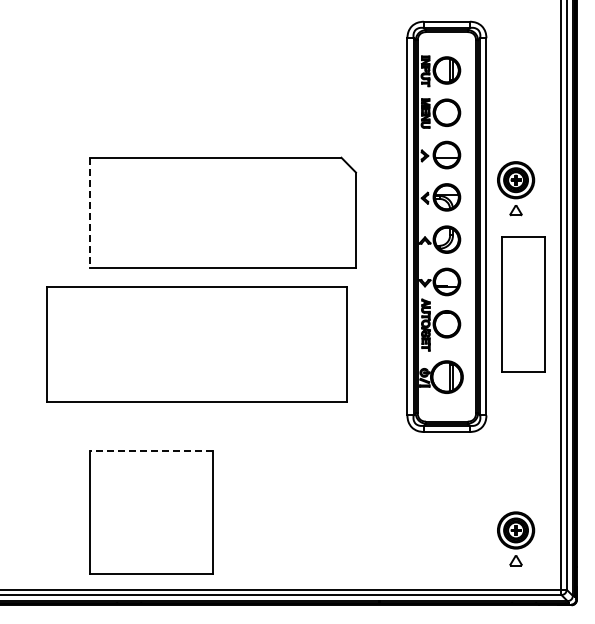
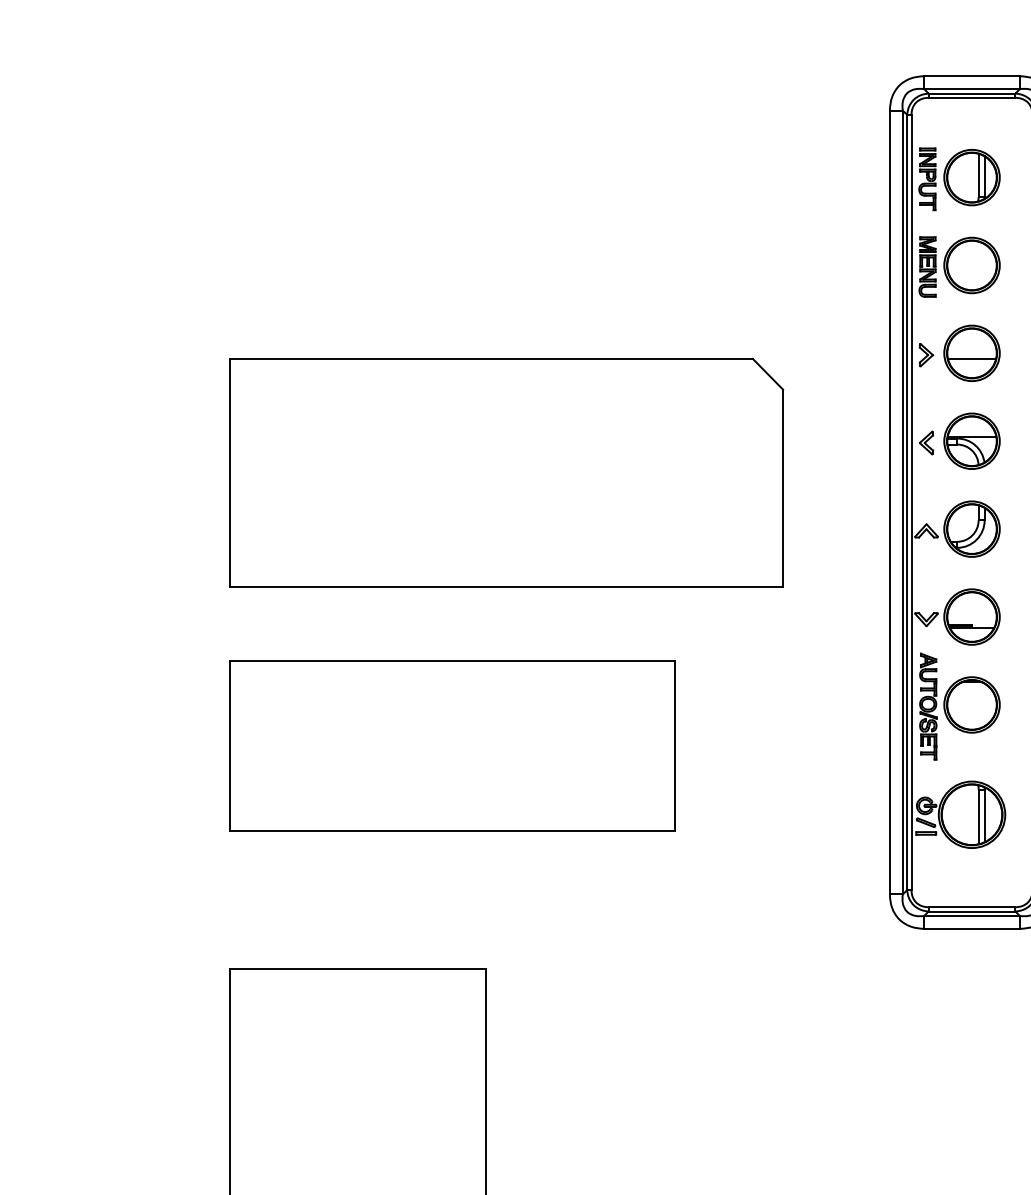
line: (90, 212) -> (231, 472), dashed -> solid
part: (196, 343) -> (451, 744), size x0.71
line: (151, 451) -> (358, 969), dashed -> solid

